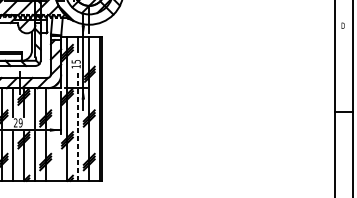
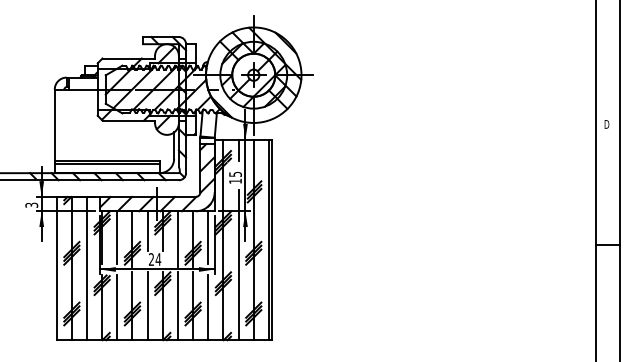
line: (56, 107) -> (208, 237), added
text: (20, 122) -> (158, 259), 29 -> 24
line: (78, 126) -> (238, 264), dashed -> solid
line: (56, 157) -> (208, 307), added

